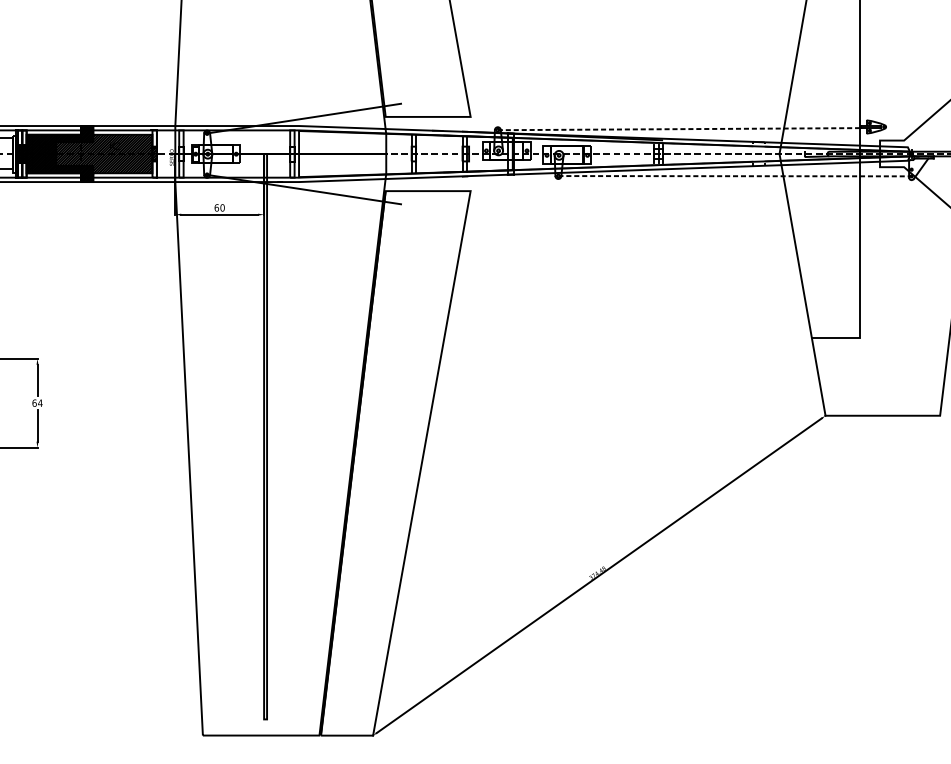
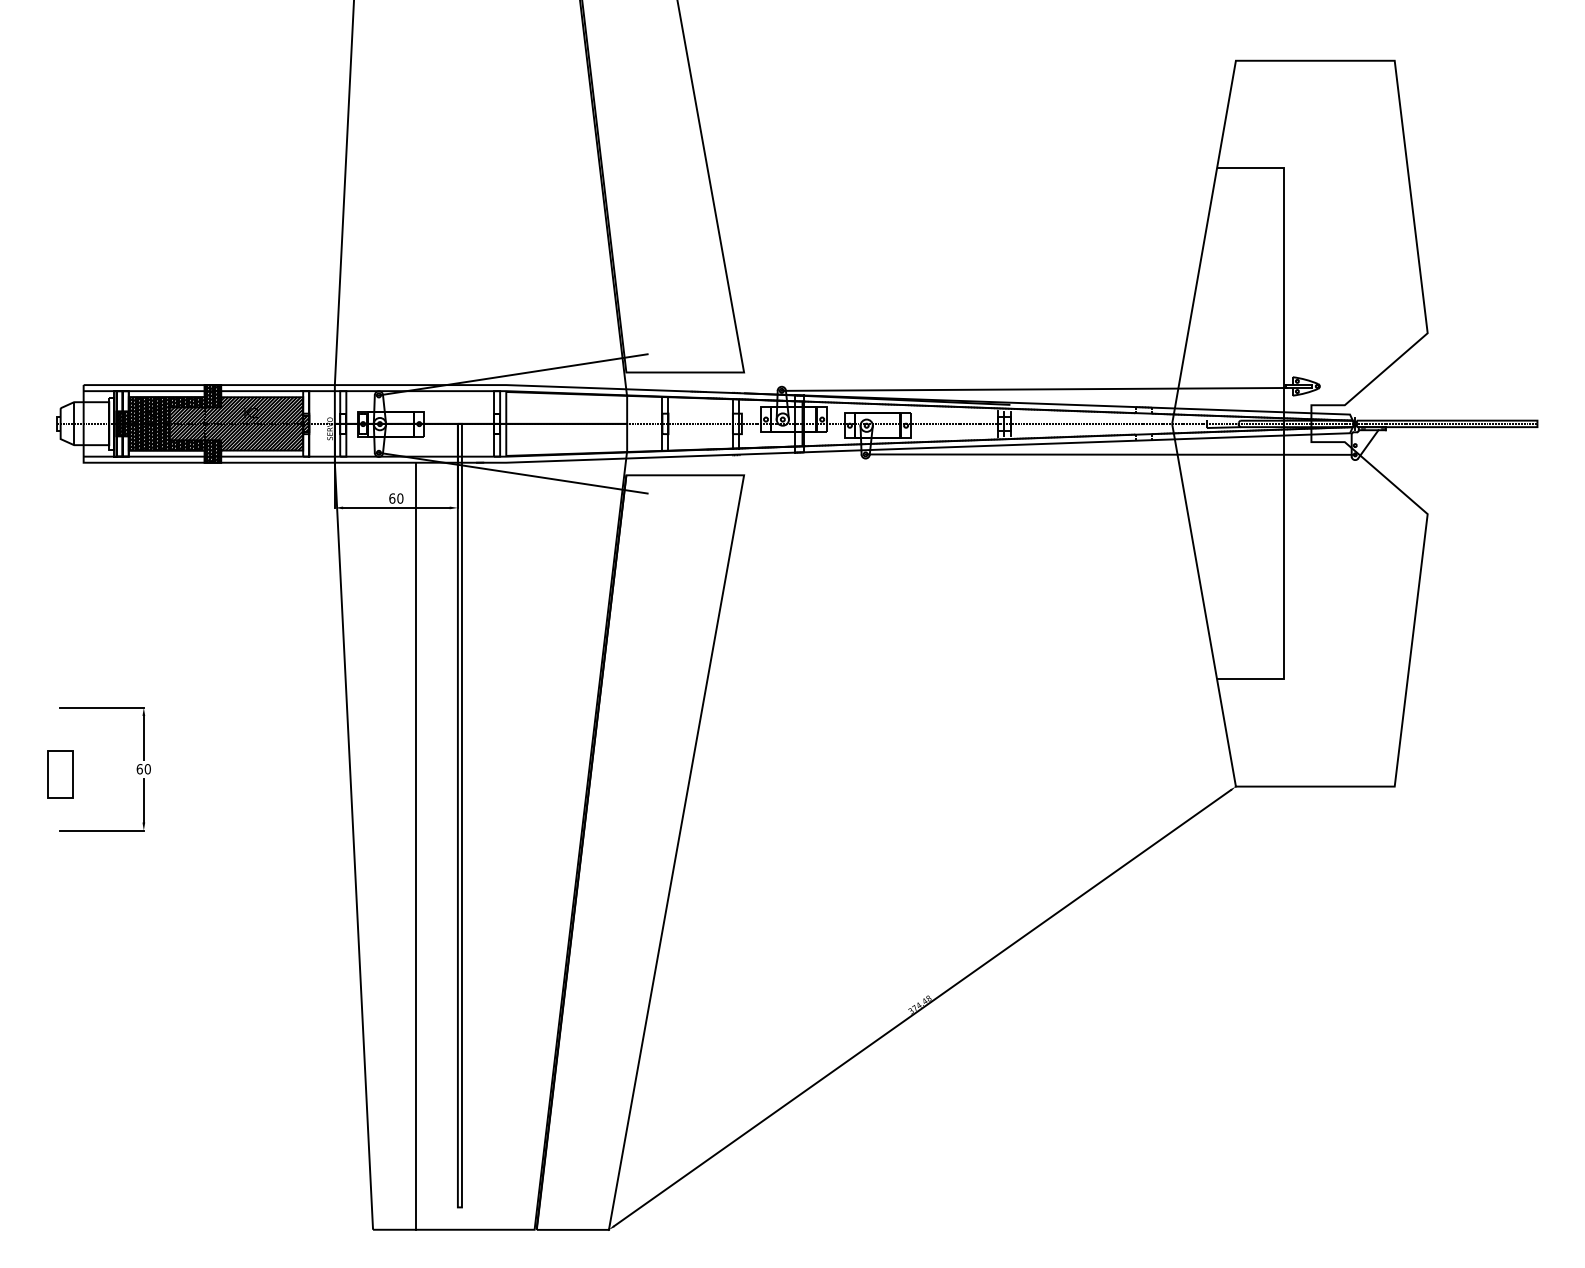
line: (680, 129) -> (1034, 389), dashed -> solid
line: (735, 176) -> (1110, 454), dashed -> solid
text: (40, 403) -> (147, 769), 64 -> 60
line: (233, 458) -> (415, 845), added

